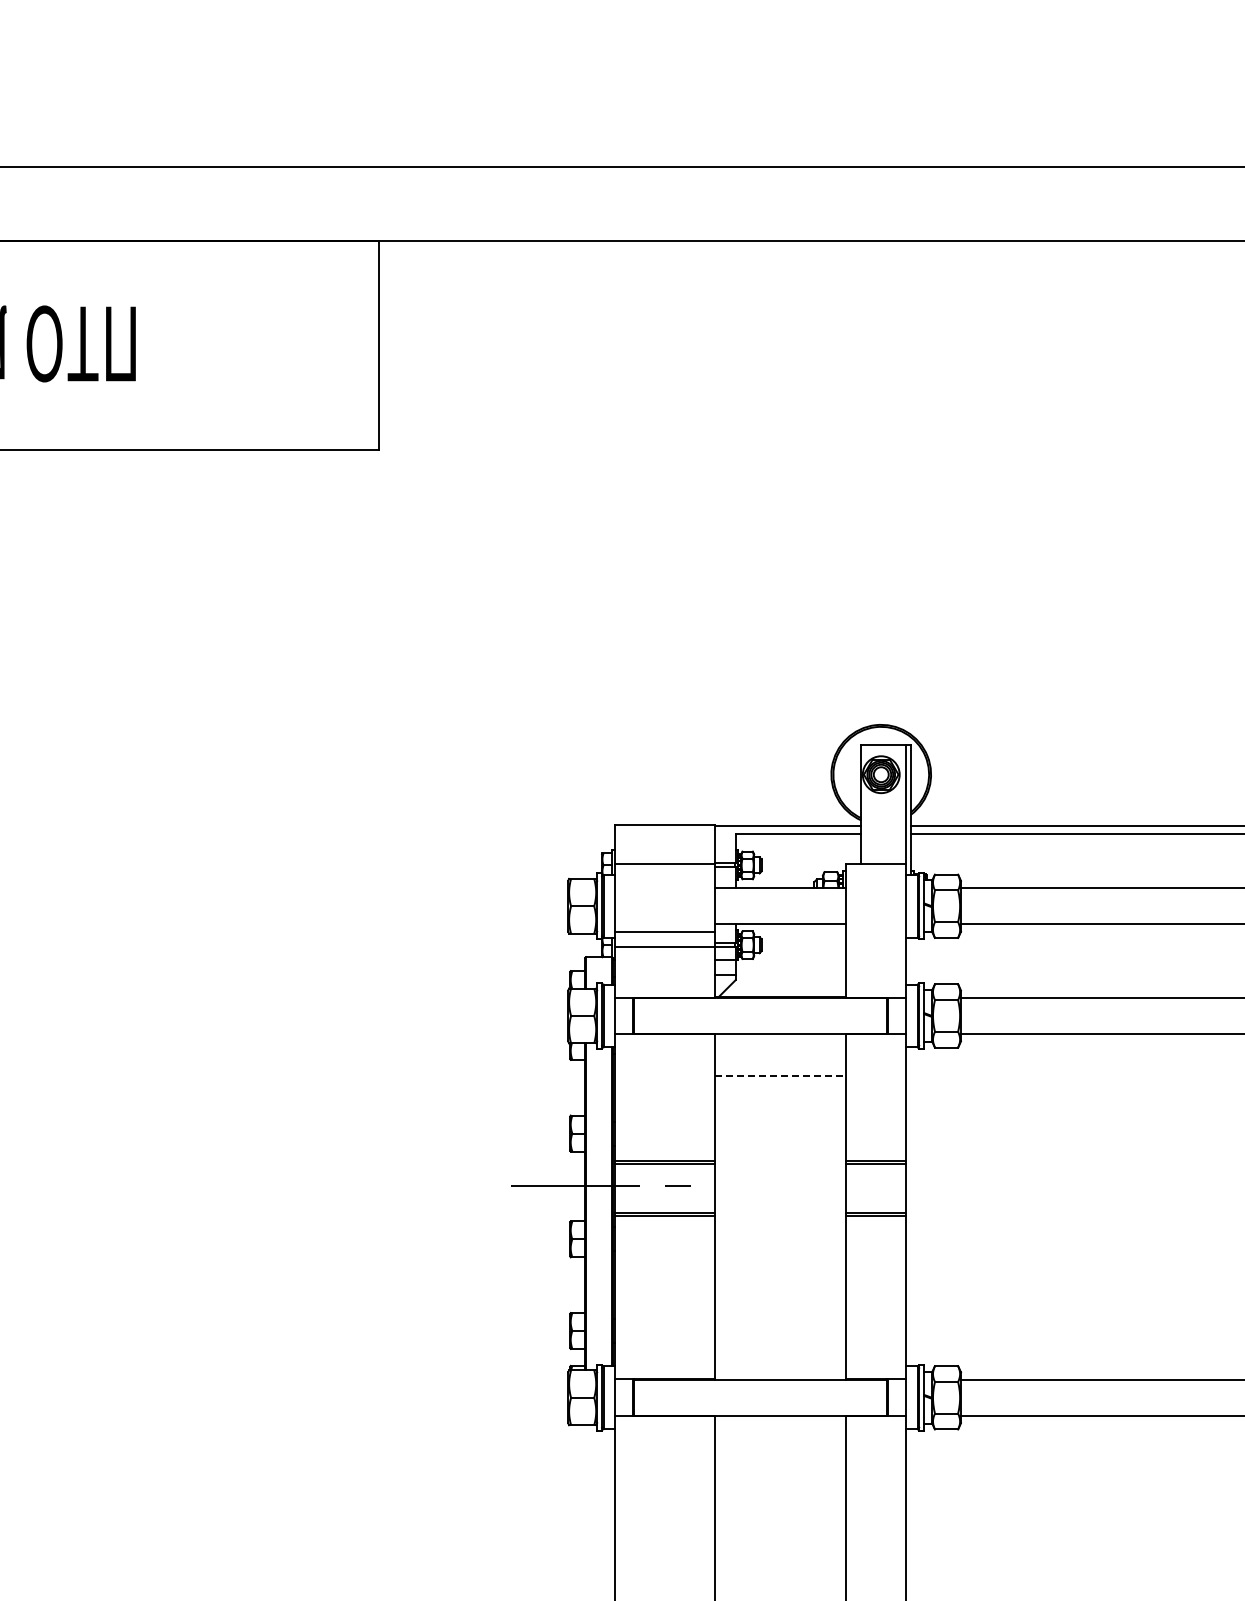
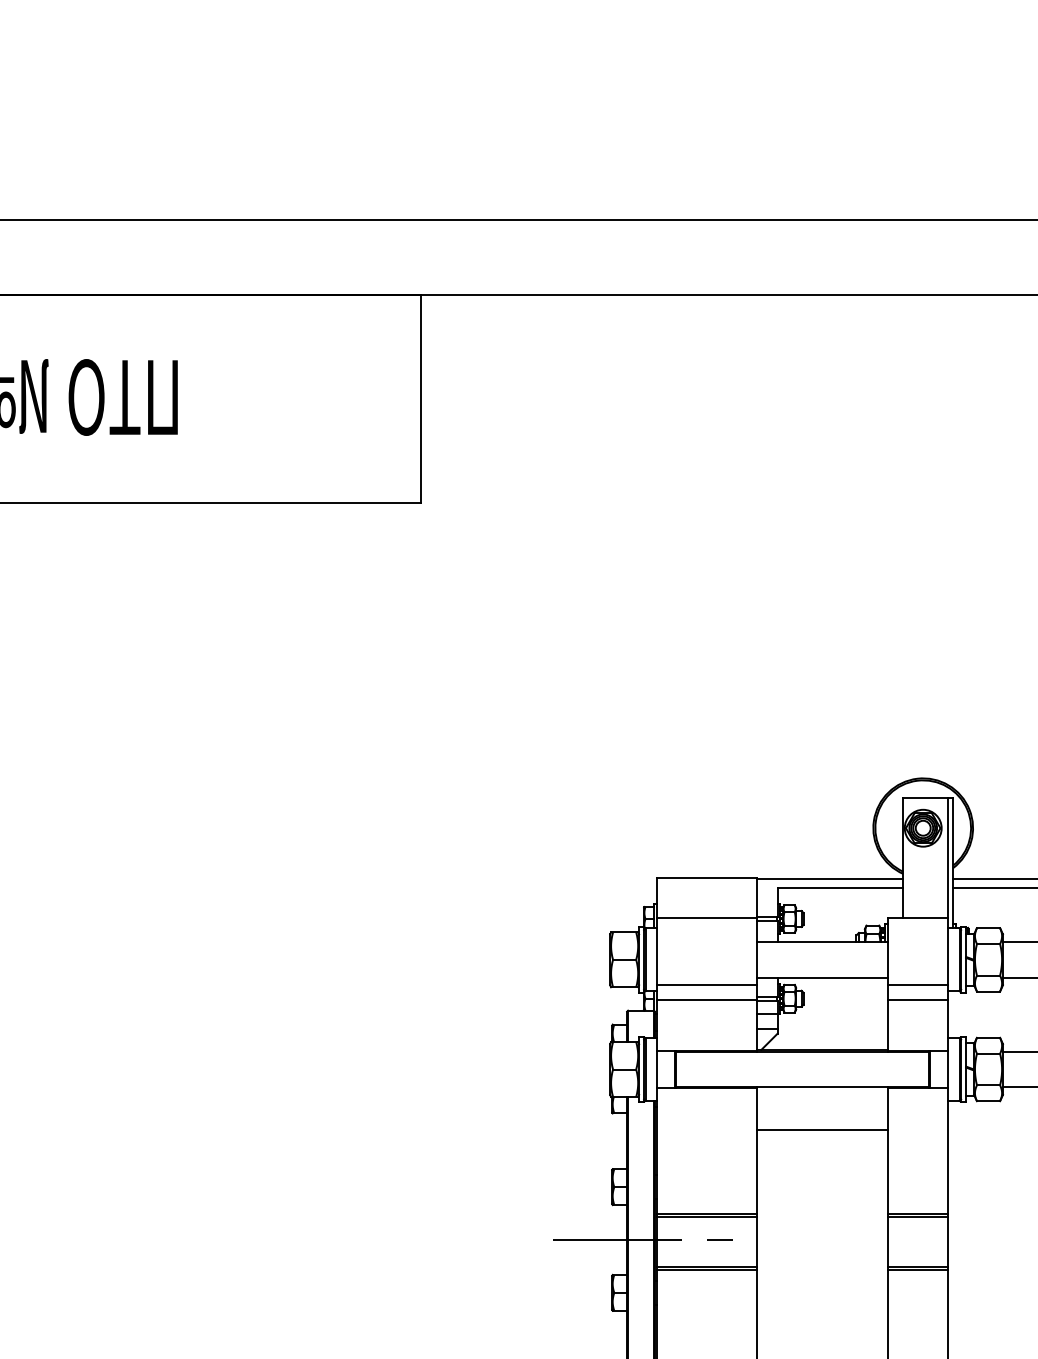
line: (876, 931) -> (918, 985), added
line: (876, 946) -> (918, 1000), added
line: (780, 1076) -> (822, 1130), dashed -> solid

